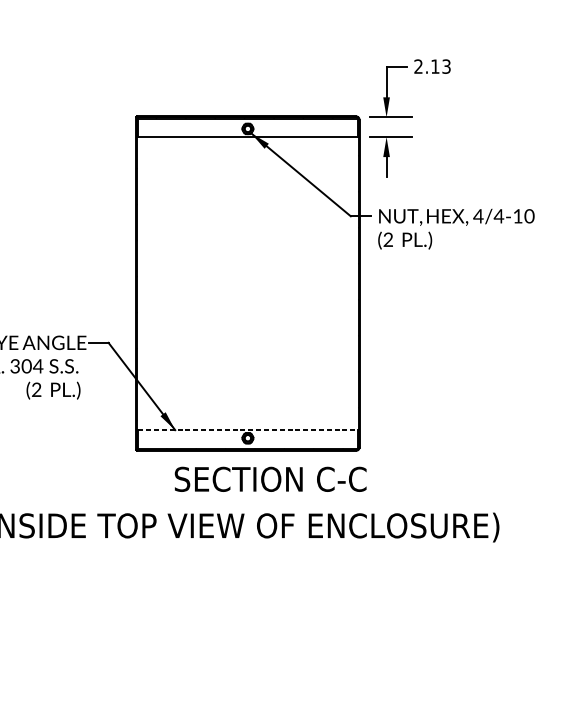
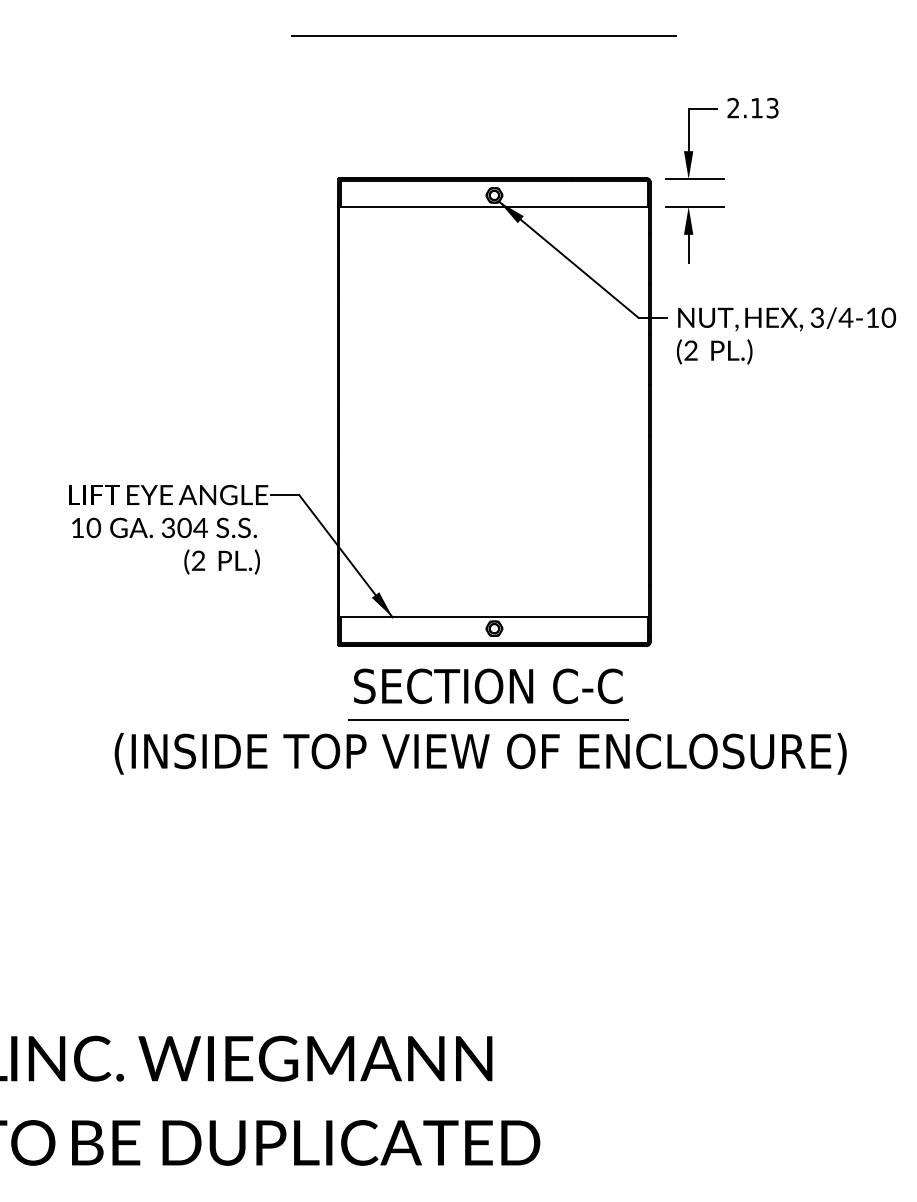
line: (240, 14) -> (483, 35), added
text: (477, 216) -> (816, 317), 4/4-10 -> 3/4-10
line: (247, 430) -> (494, 617), dashed -> solid
text: (270, 478) -> (488, 685), moved
line: (243, 503) -> (488, 720), added

